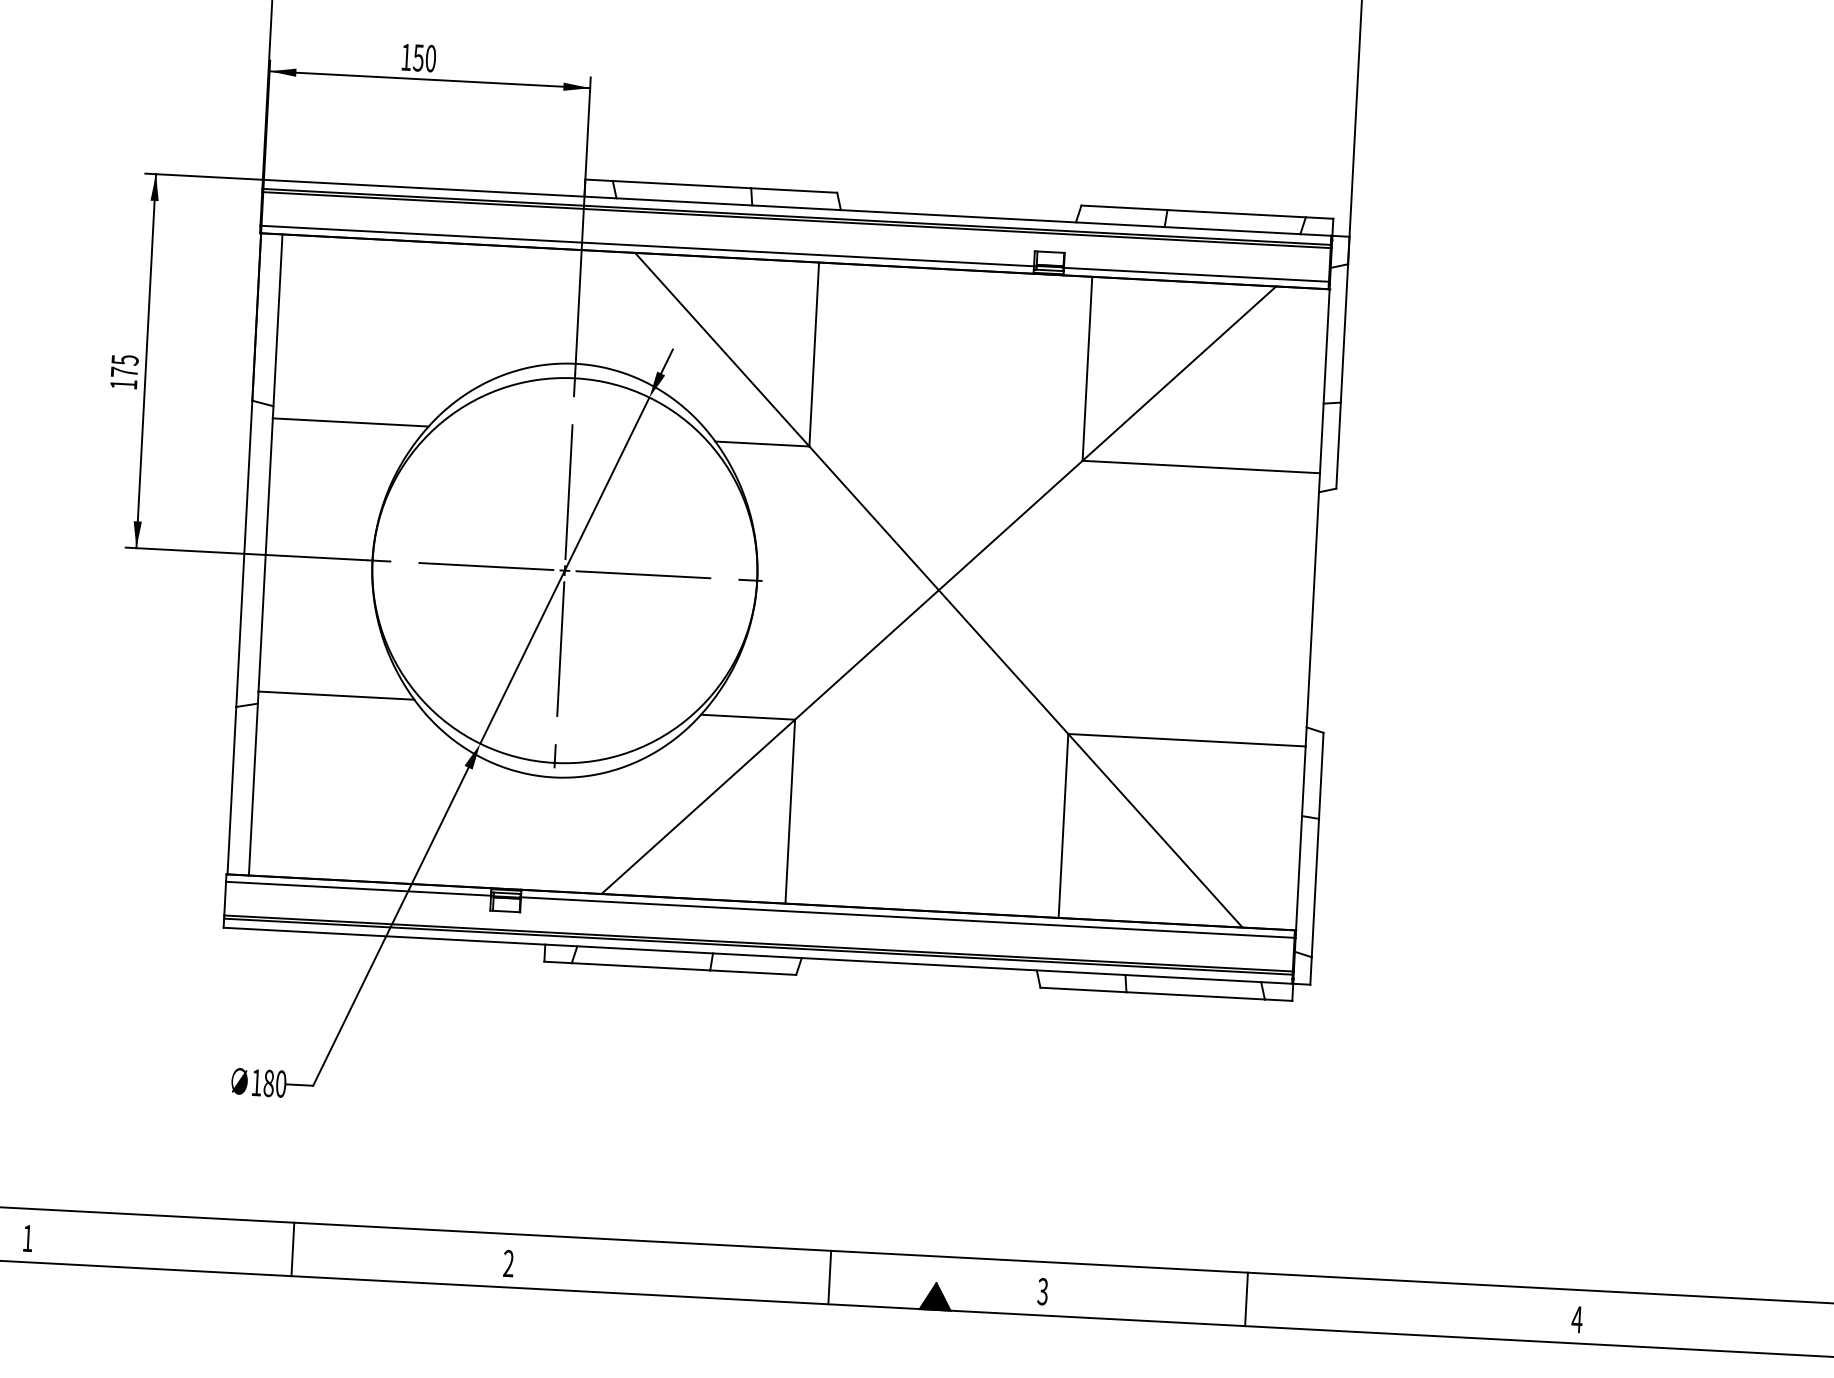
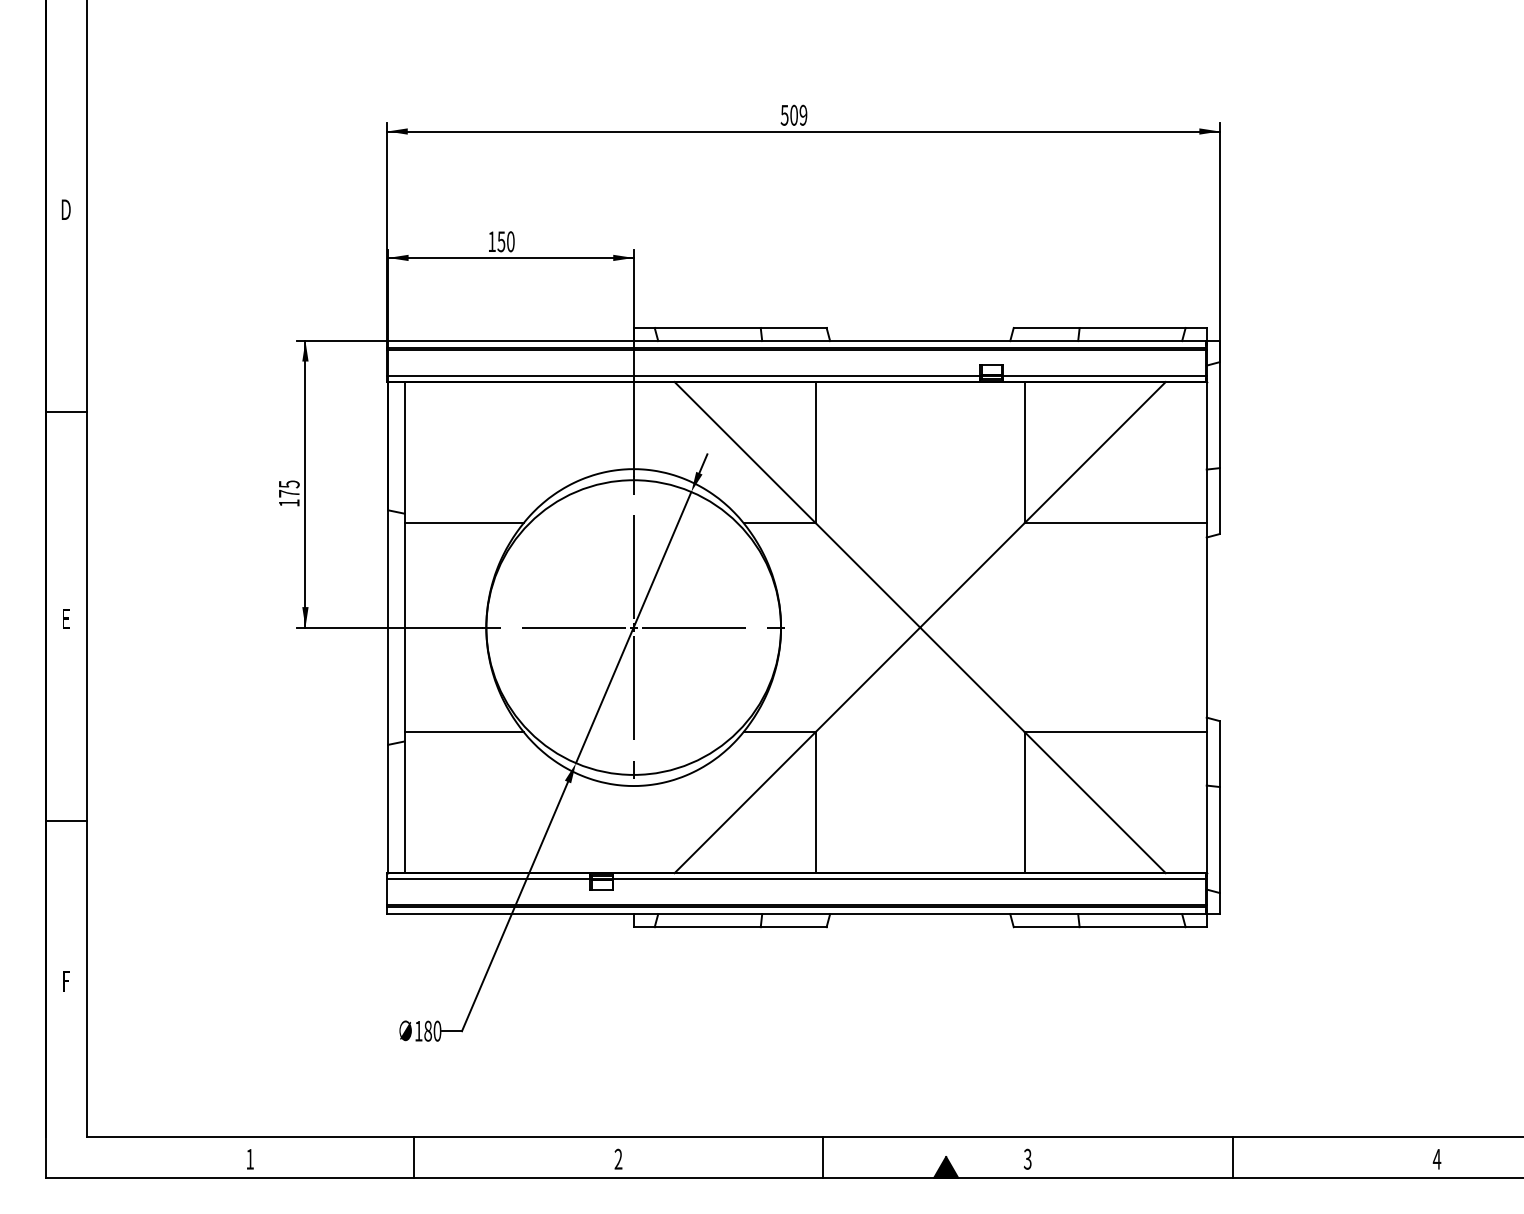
line: (293, 1248) -> (414, 1156), moved
line: (829, 1276) -> (823, 1156), moved
line: (1246, 1298) -> (1232, 1156), moved

